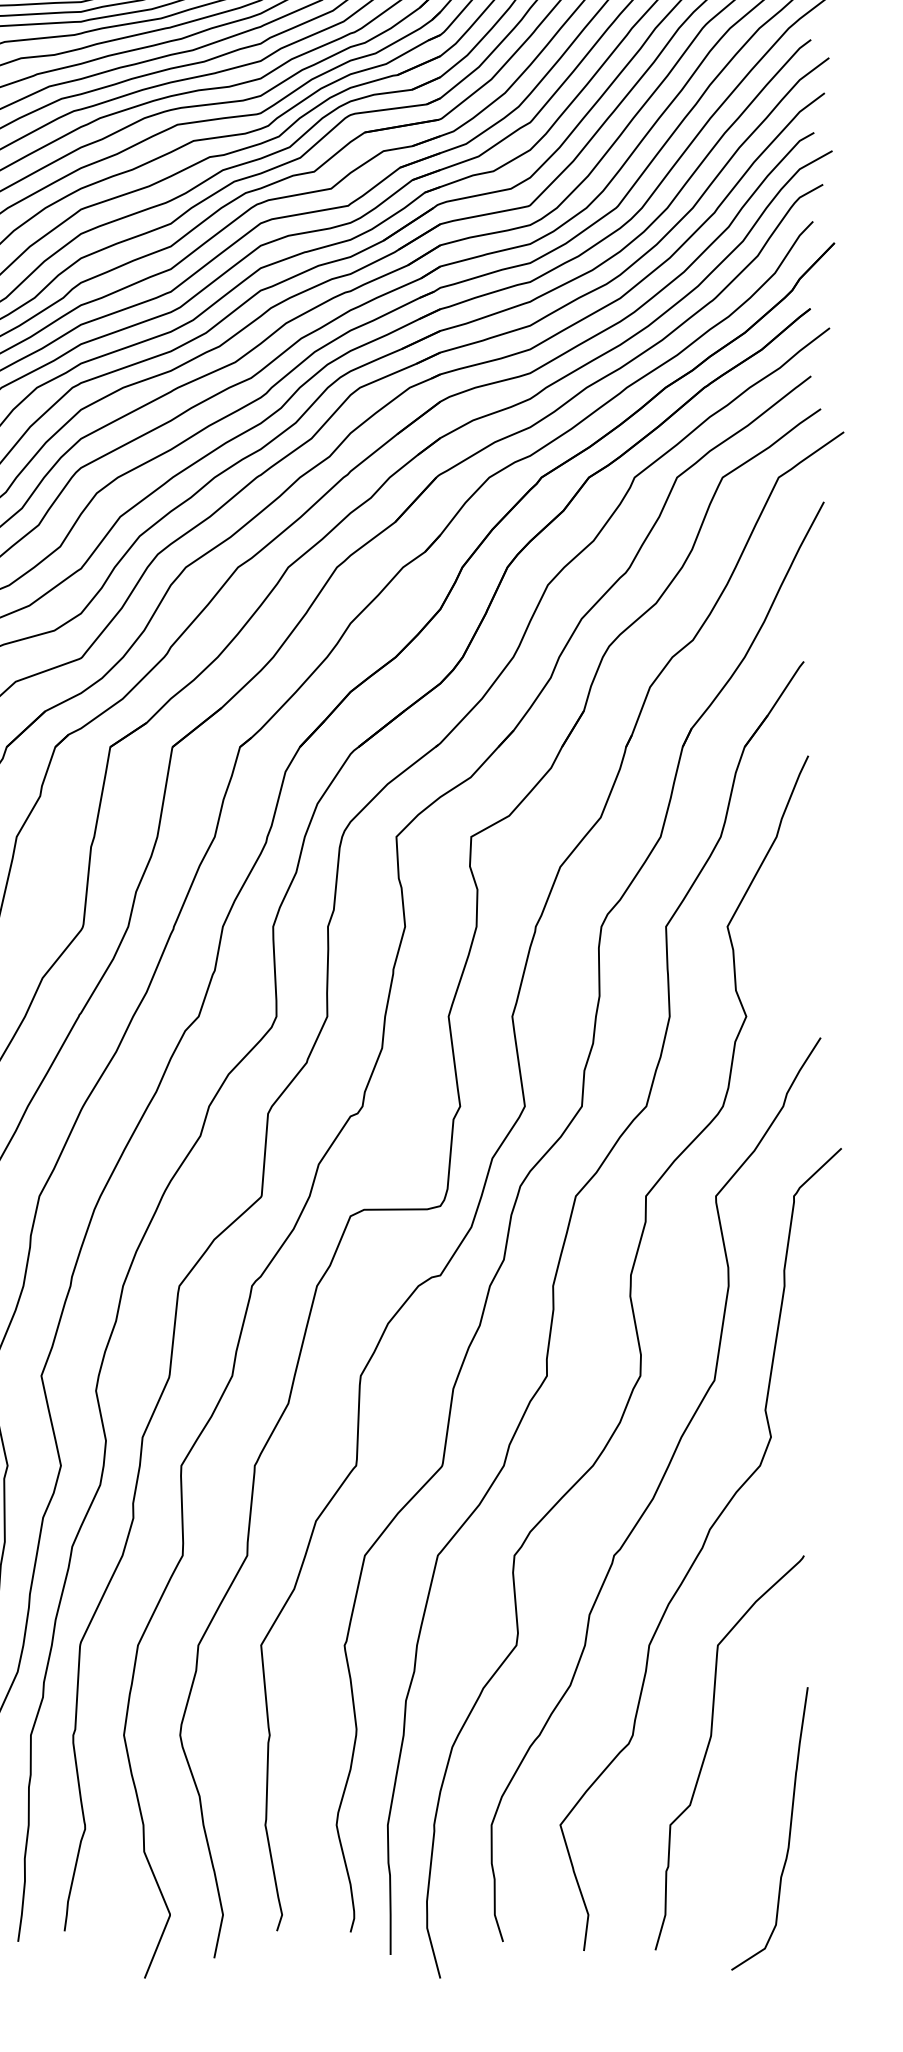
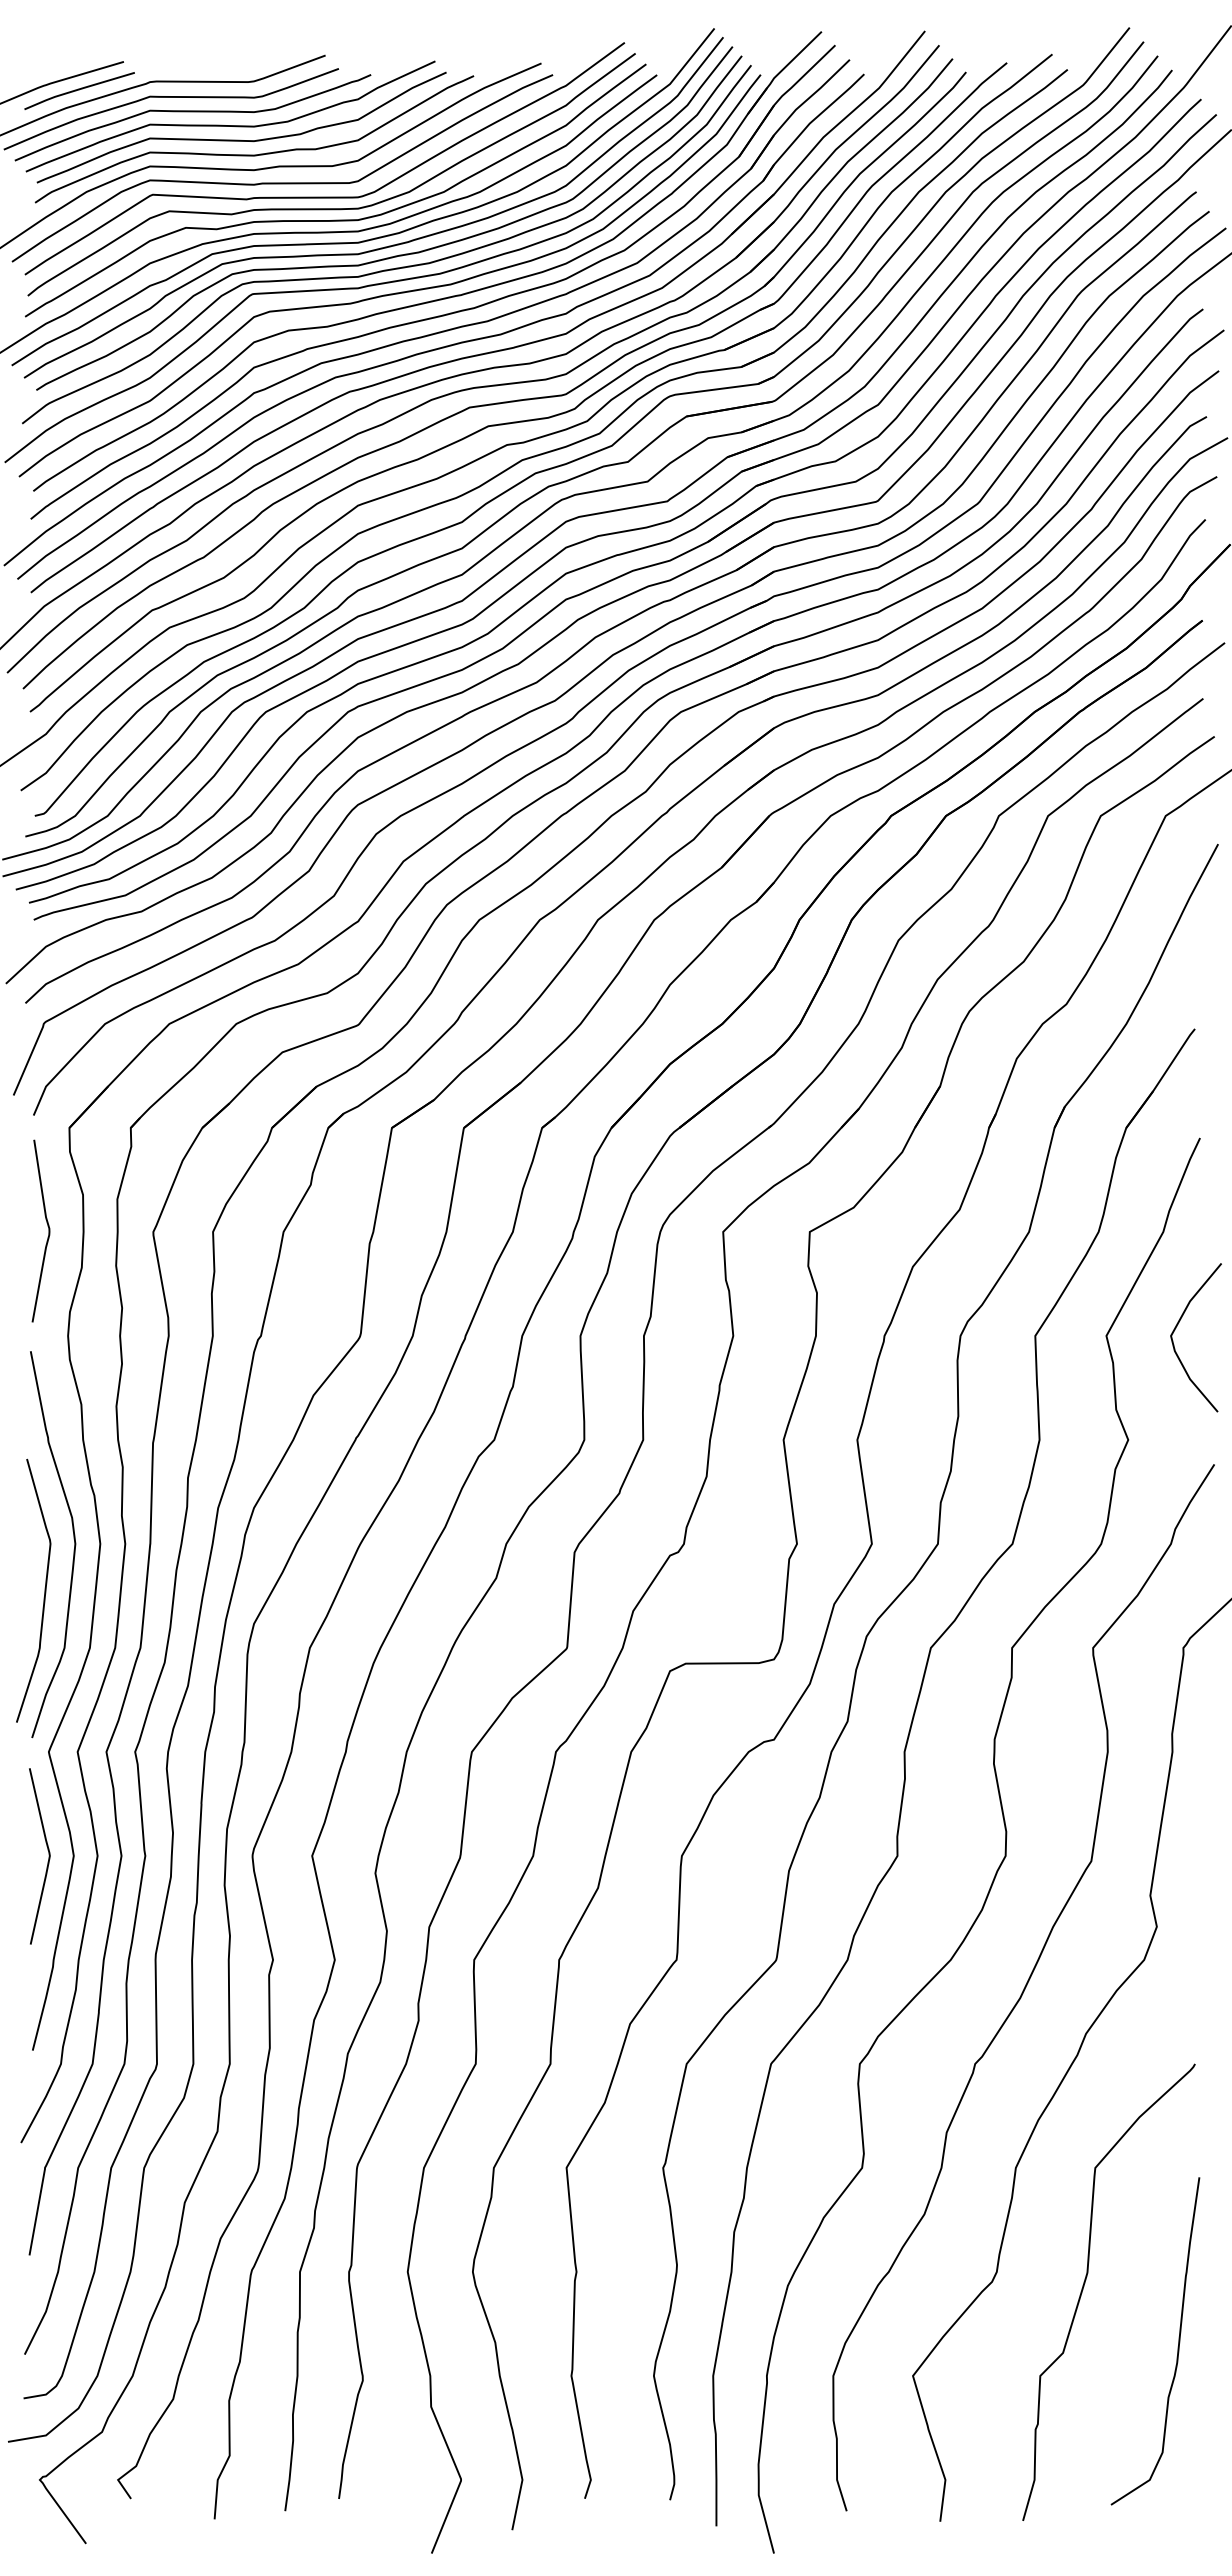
curve: (788, 920) -> (1176, 1328), added
curve: (788, 1833) -> (1177, 2346), moved

